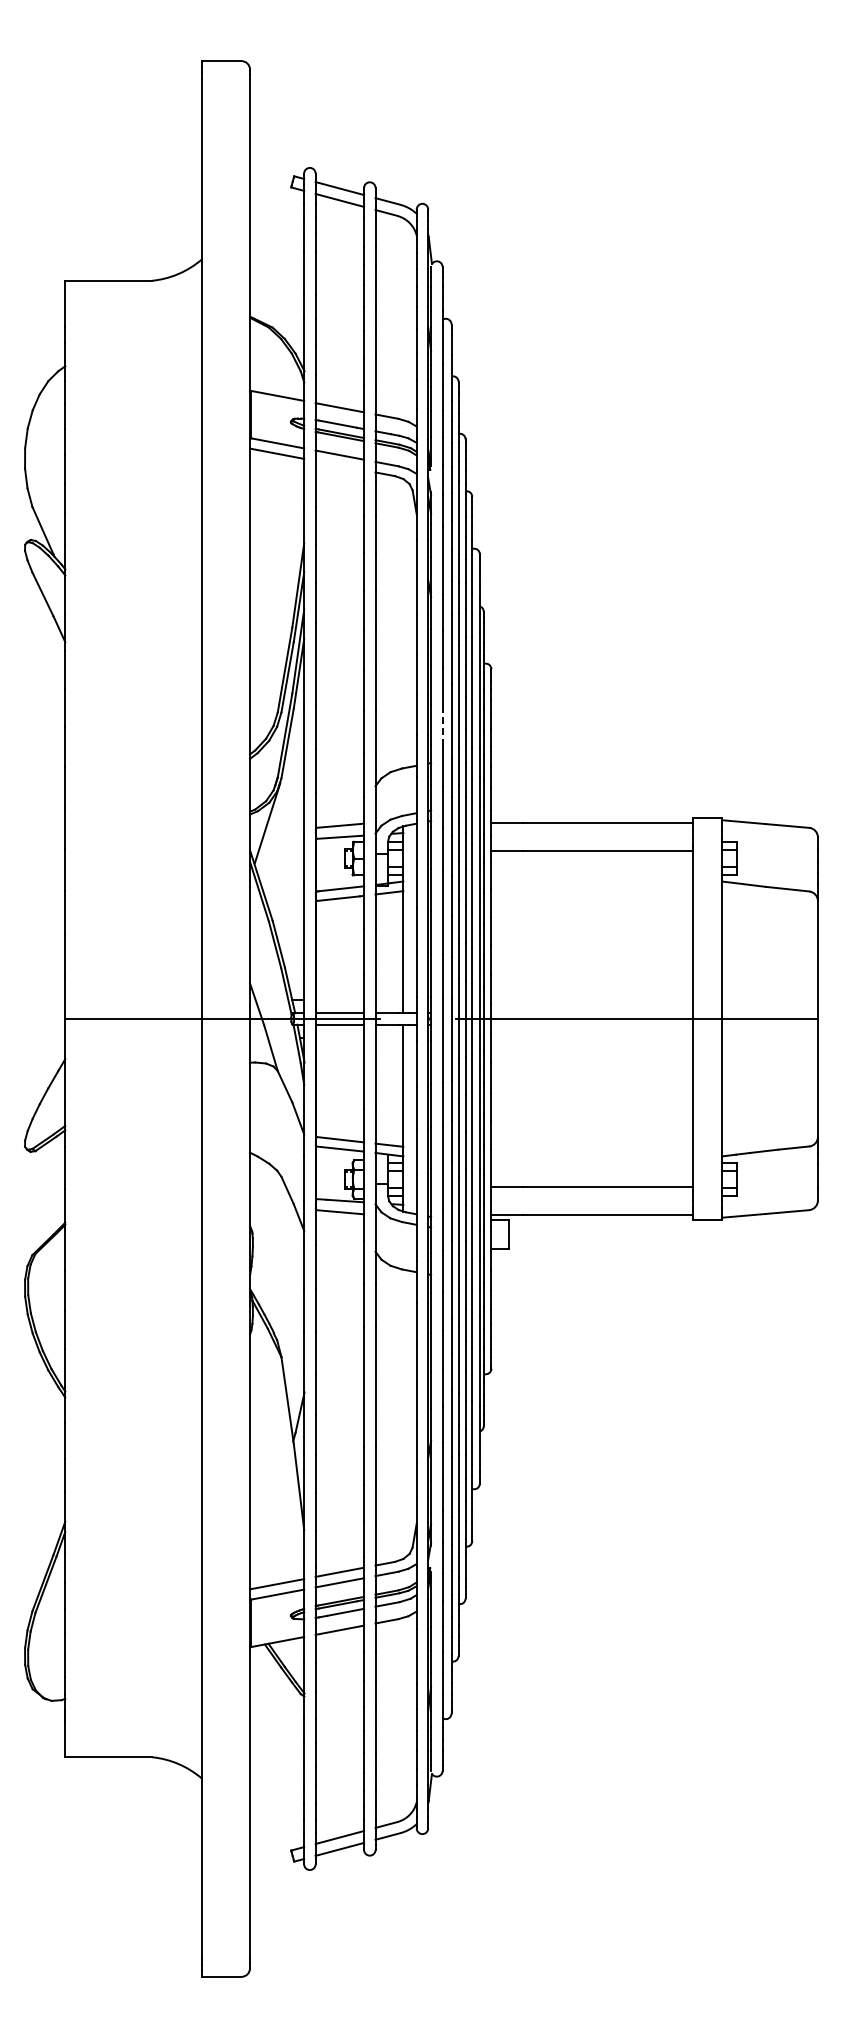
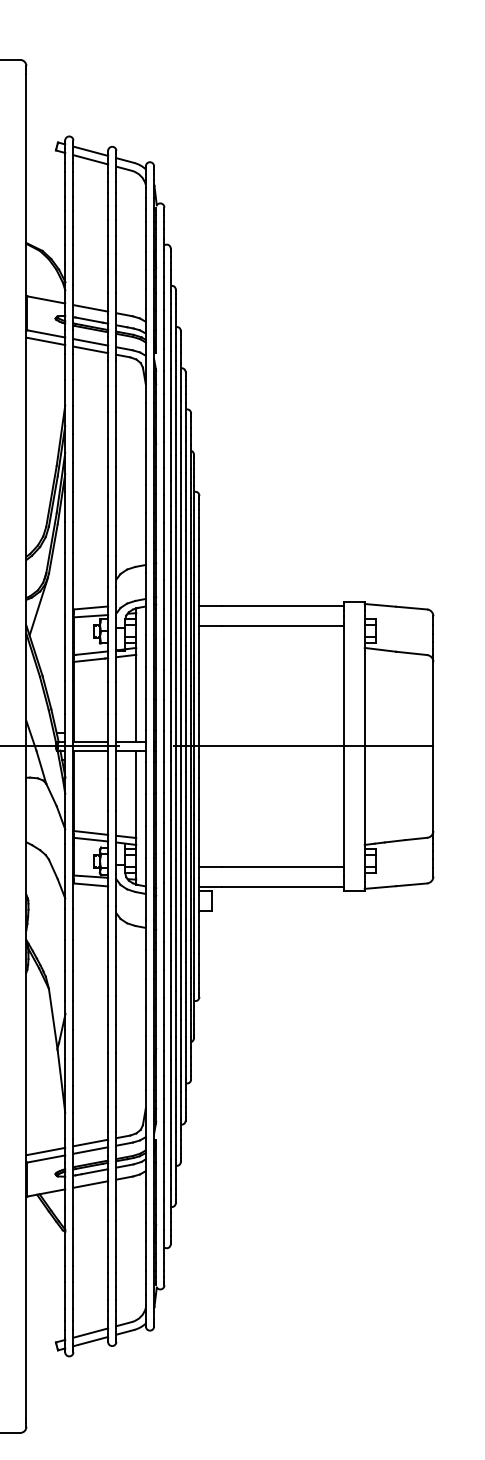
line: (339, 465) -> (90, 349), added
line: (442, 726) -> (164, 536), dashed -> solid

